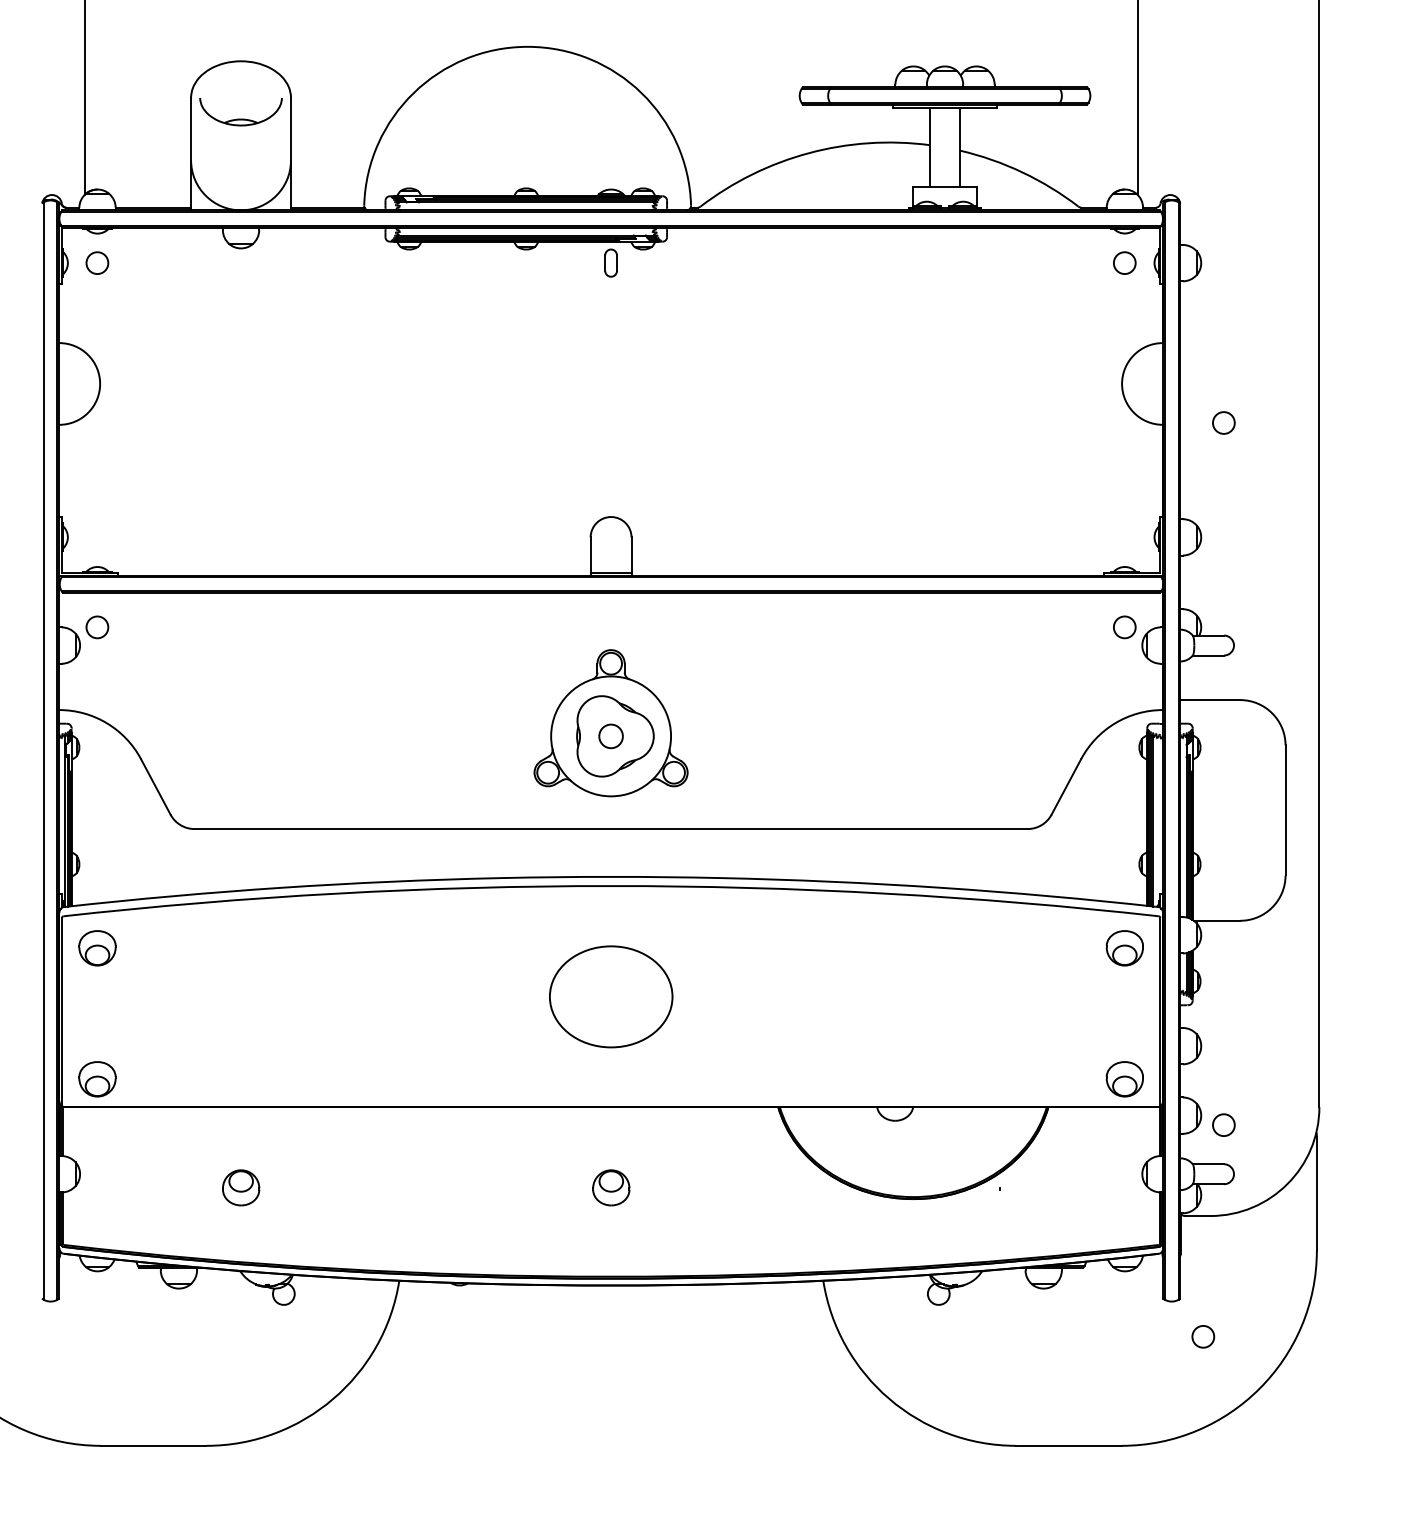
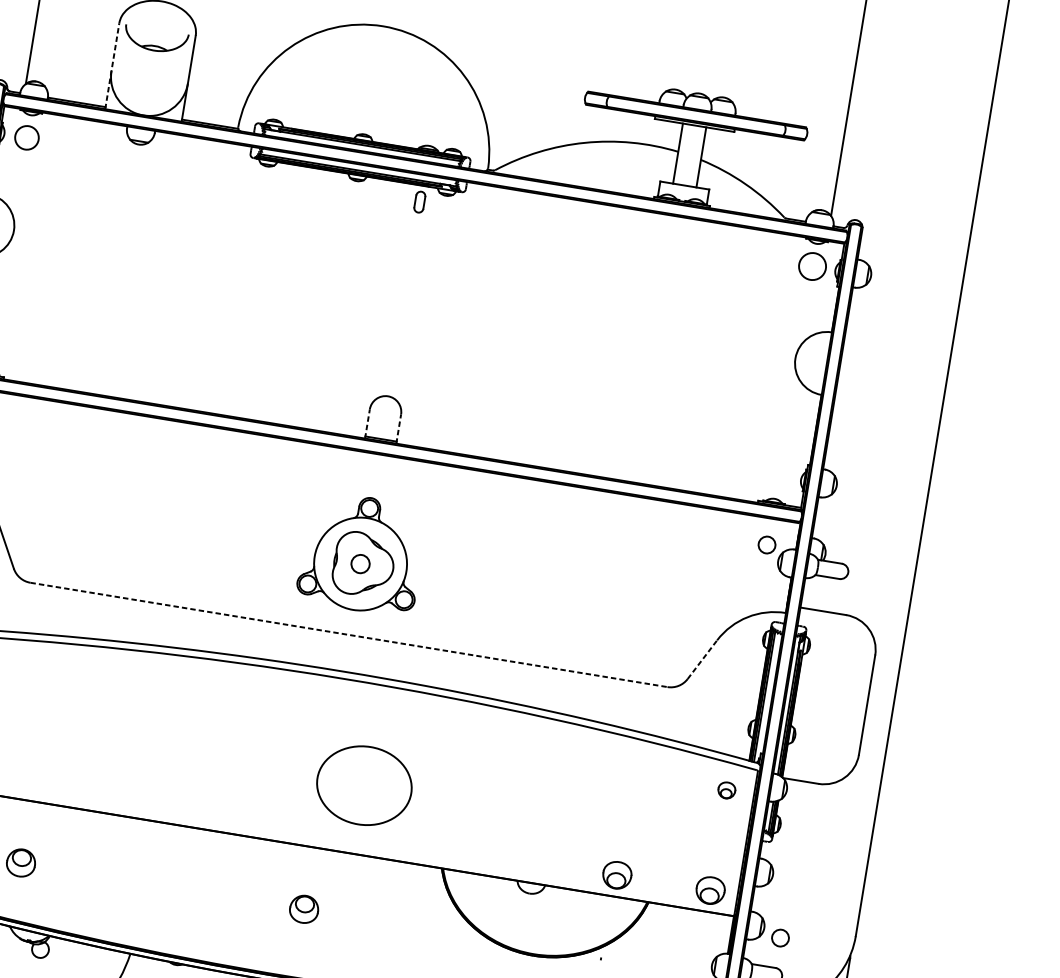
line: (191, 153) -> (112, 65), solid -> dashed
circle: (97, 262) -> (27, 137), size x1.4
circle: (1124, 262) -> (812, 265), size x1.6
circle: (1223, 422) -> (868, 400), removed
line: (590, 556) -> (367, 423), solid -> dashed
line: (631, 556) -> (398, 429), solid -> dashed
line: (1066, 786) -> (702, 659), solid -> dashed
line: (611, 829) -> (349, 635), solid -> dashed
part: (1124, 948) -> (726, 790), size x0.6
part: (611, 996) -> (364, 785), moved
part: (1002, 1079) -> (616, 875), added

